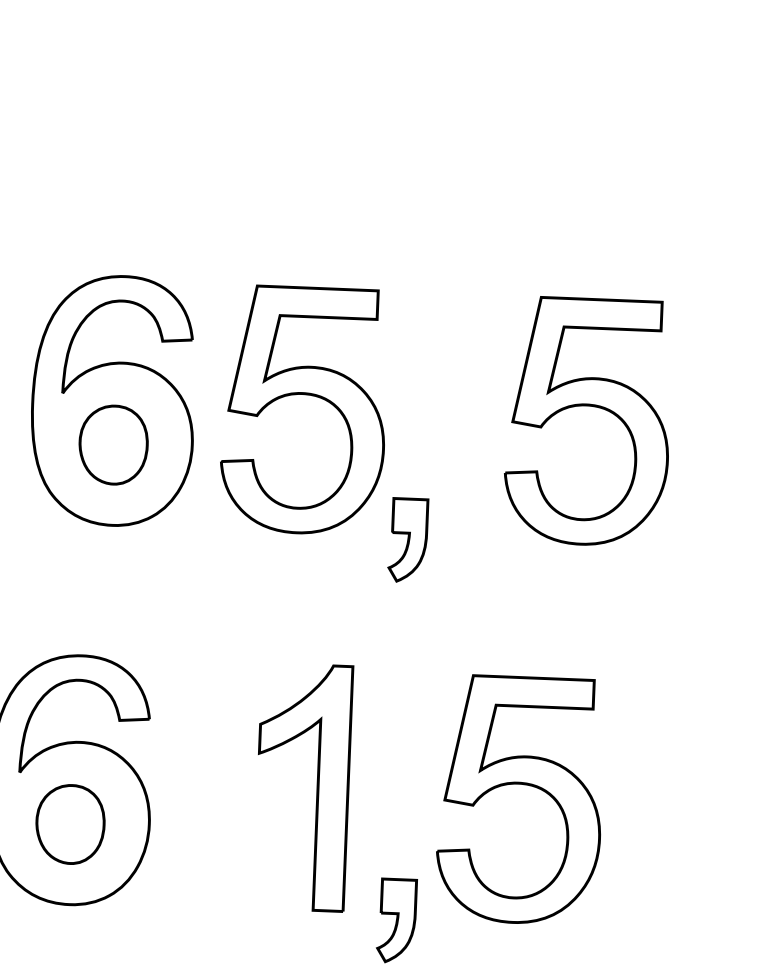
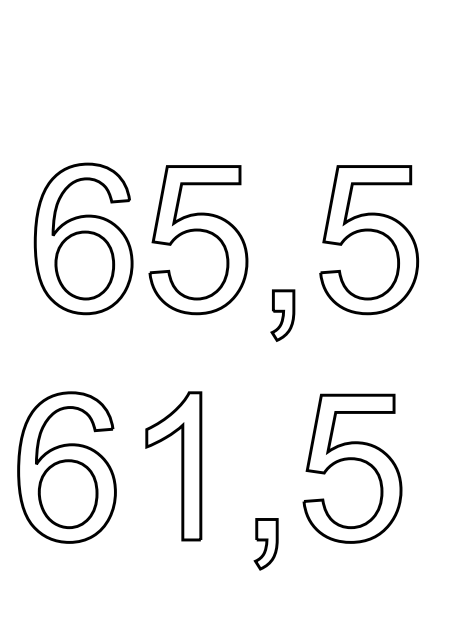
part: (113, 445) -> (84, 265), size x1.43
part: (407, 540) -> (282, 315), moved
part: (520, 786) -> (352, 460), moved
part: (315, 788) -> (181, 466), moved
part: (69, 824) -> (67, 494), size x1.43

